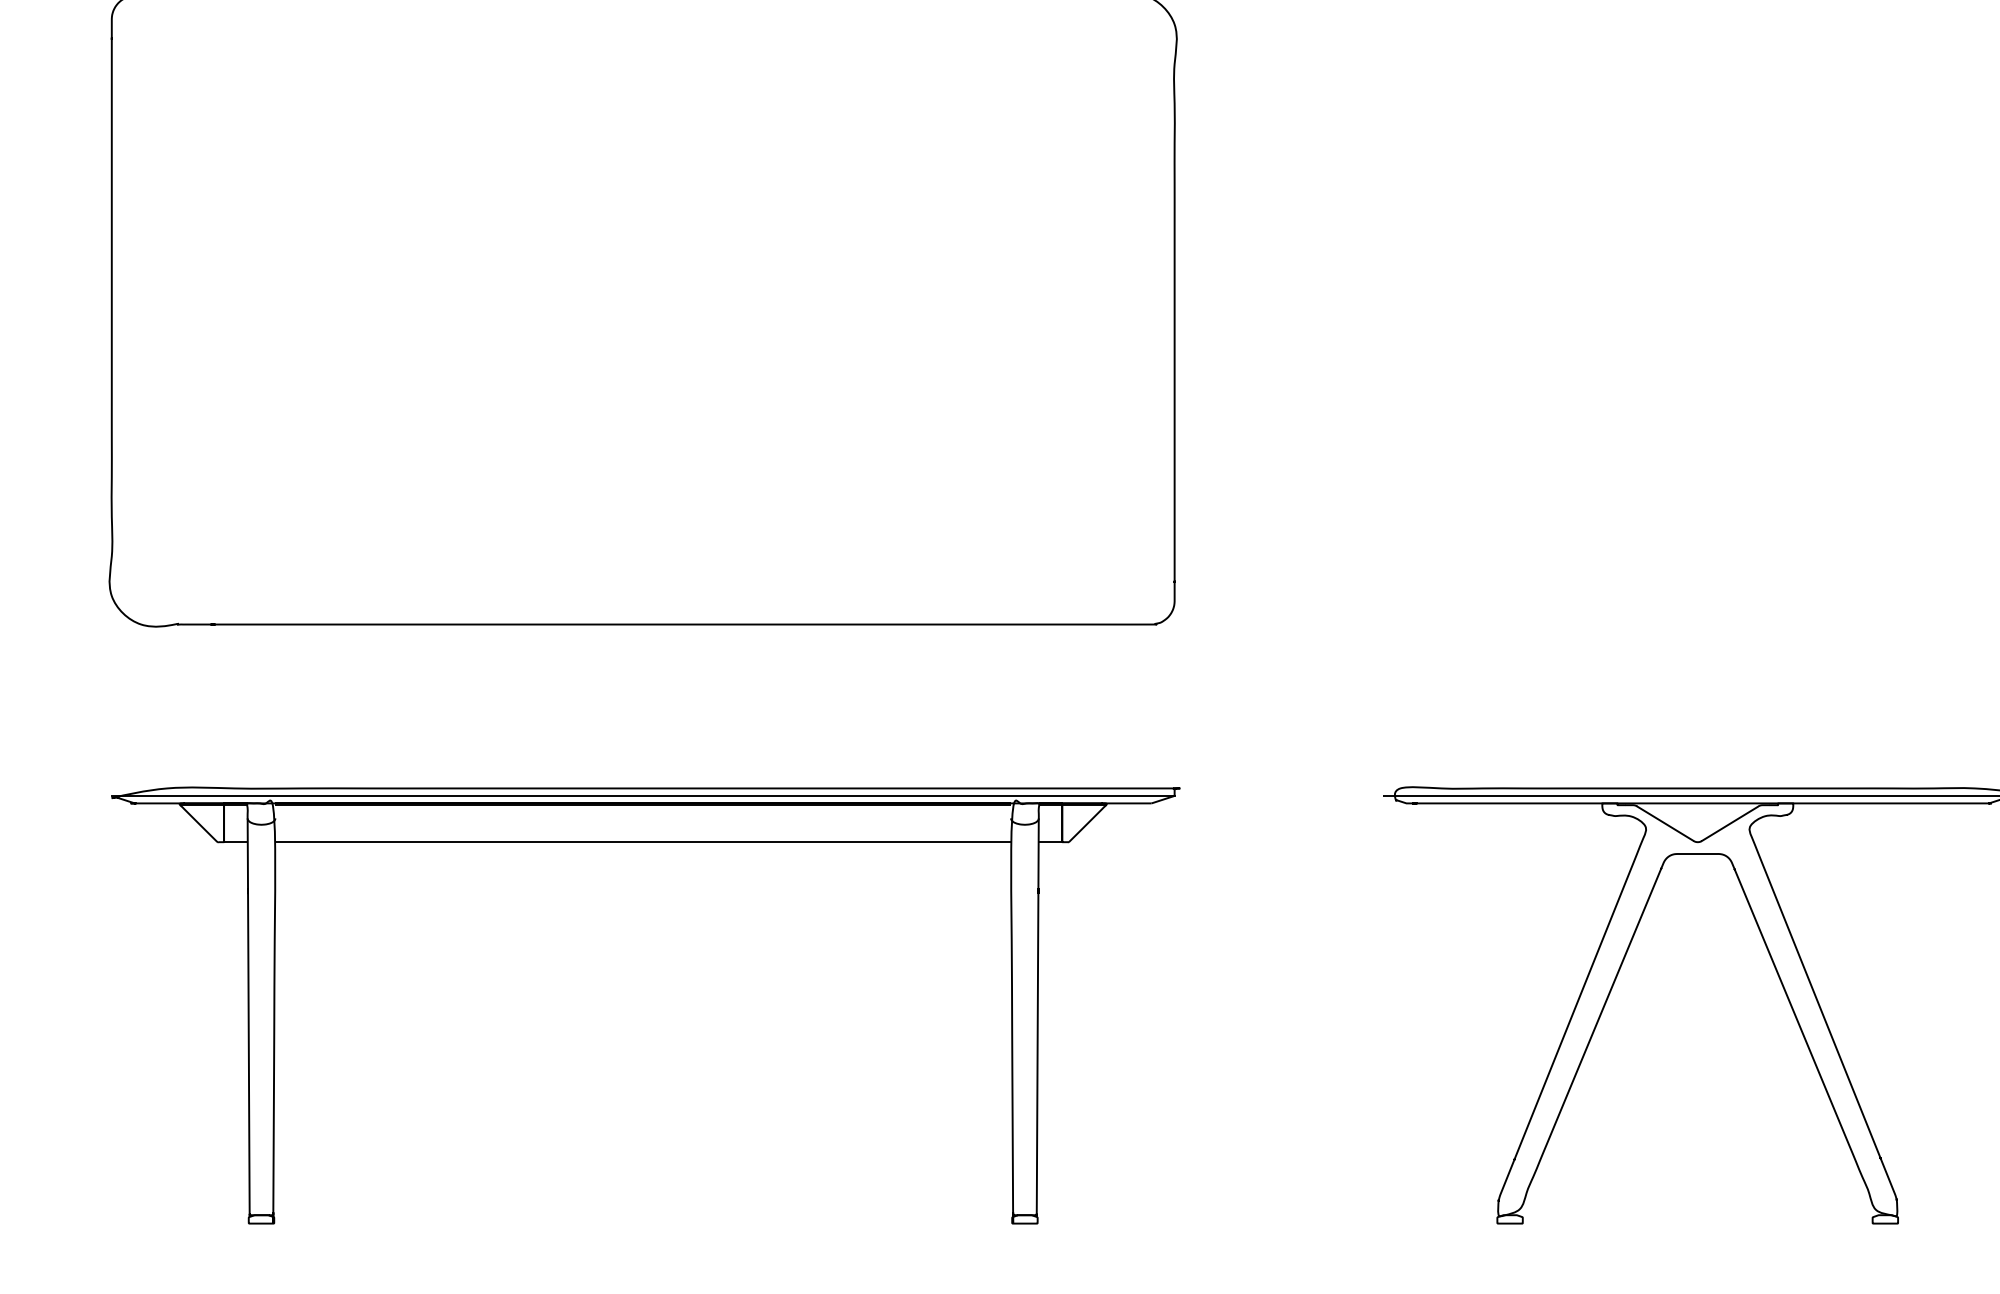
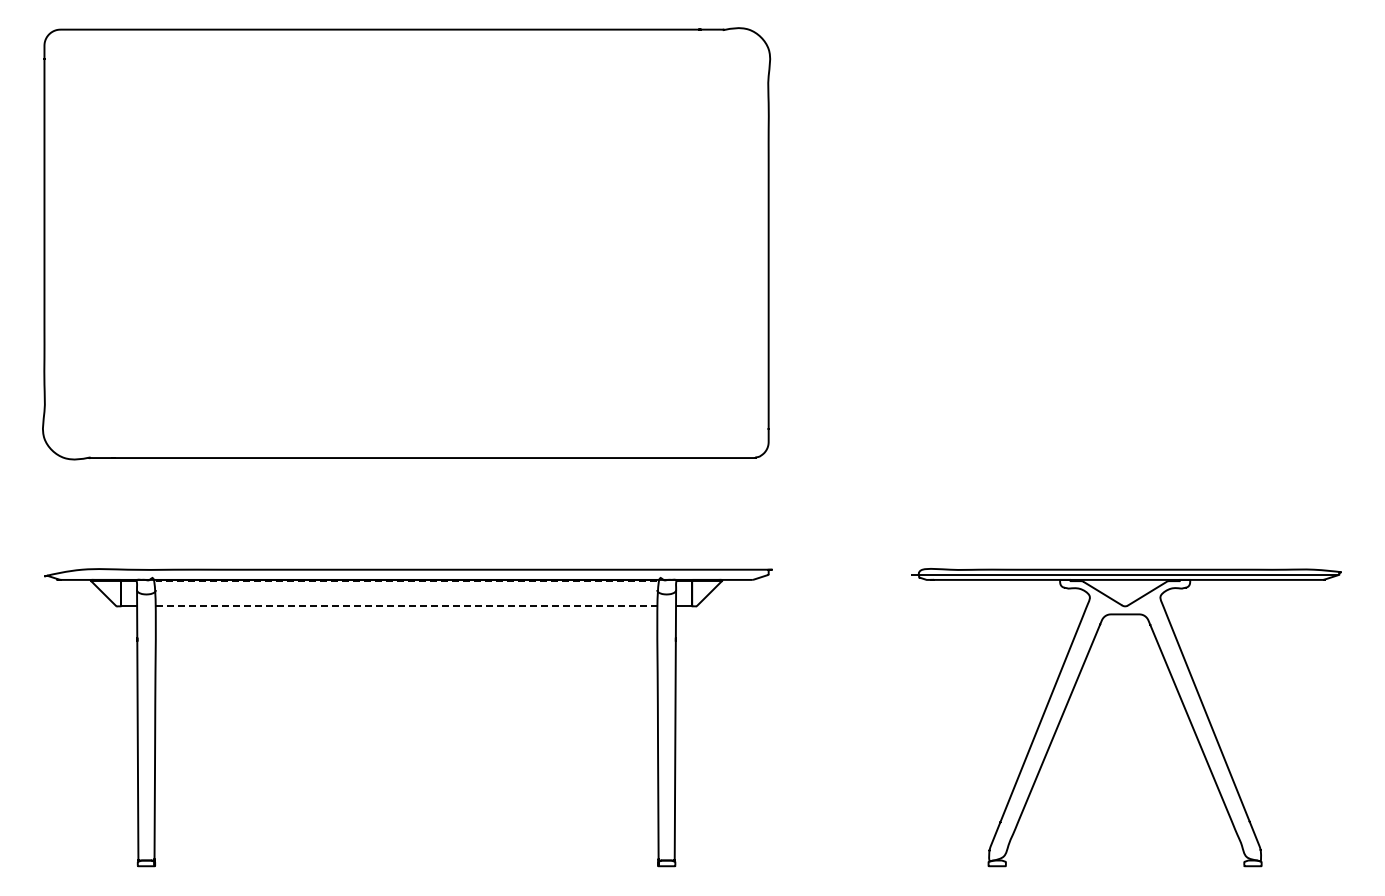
line: (643, 795) -> (406, 574), removed
line: (643, 805) -> (406, 581), solid -> dashed
line: (643, 842) -> (406, 606), solid -> dashed

